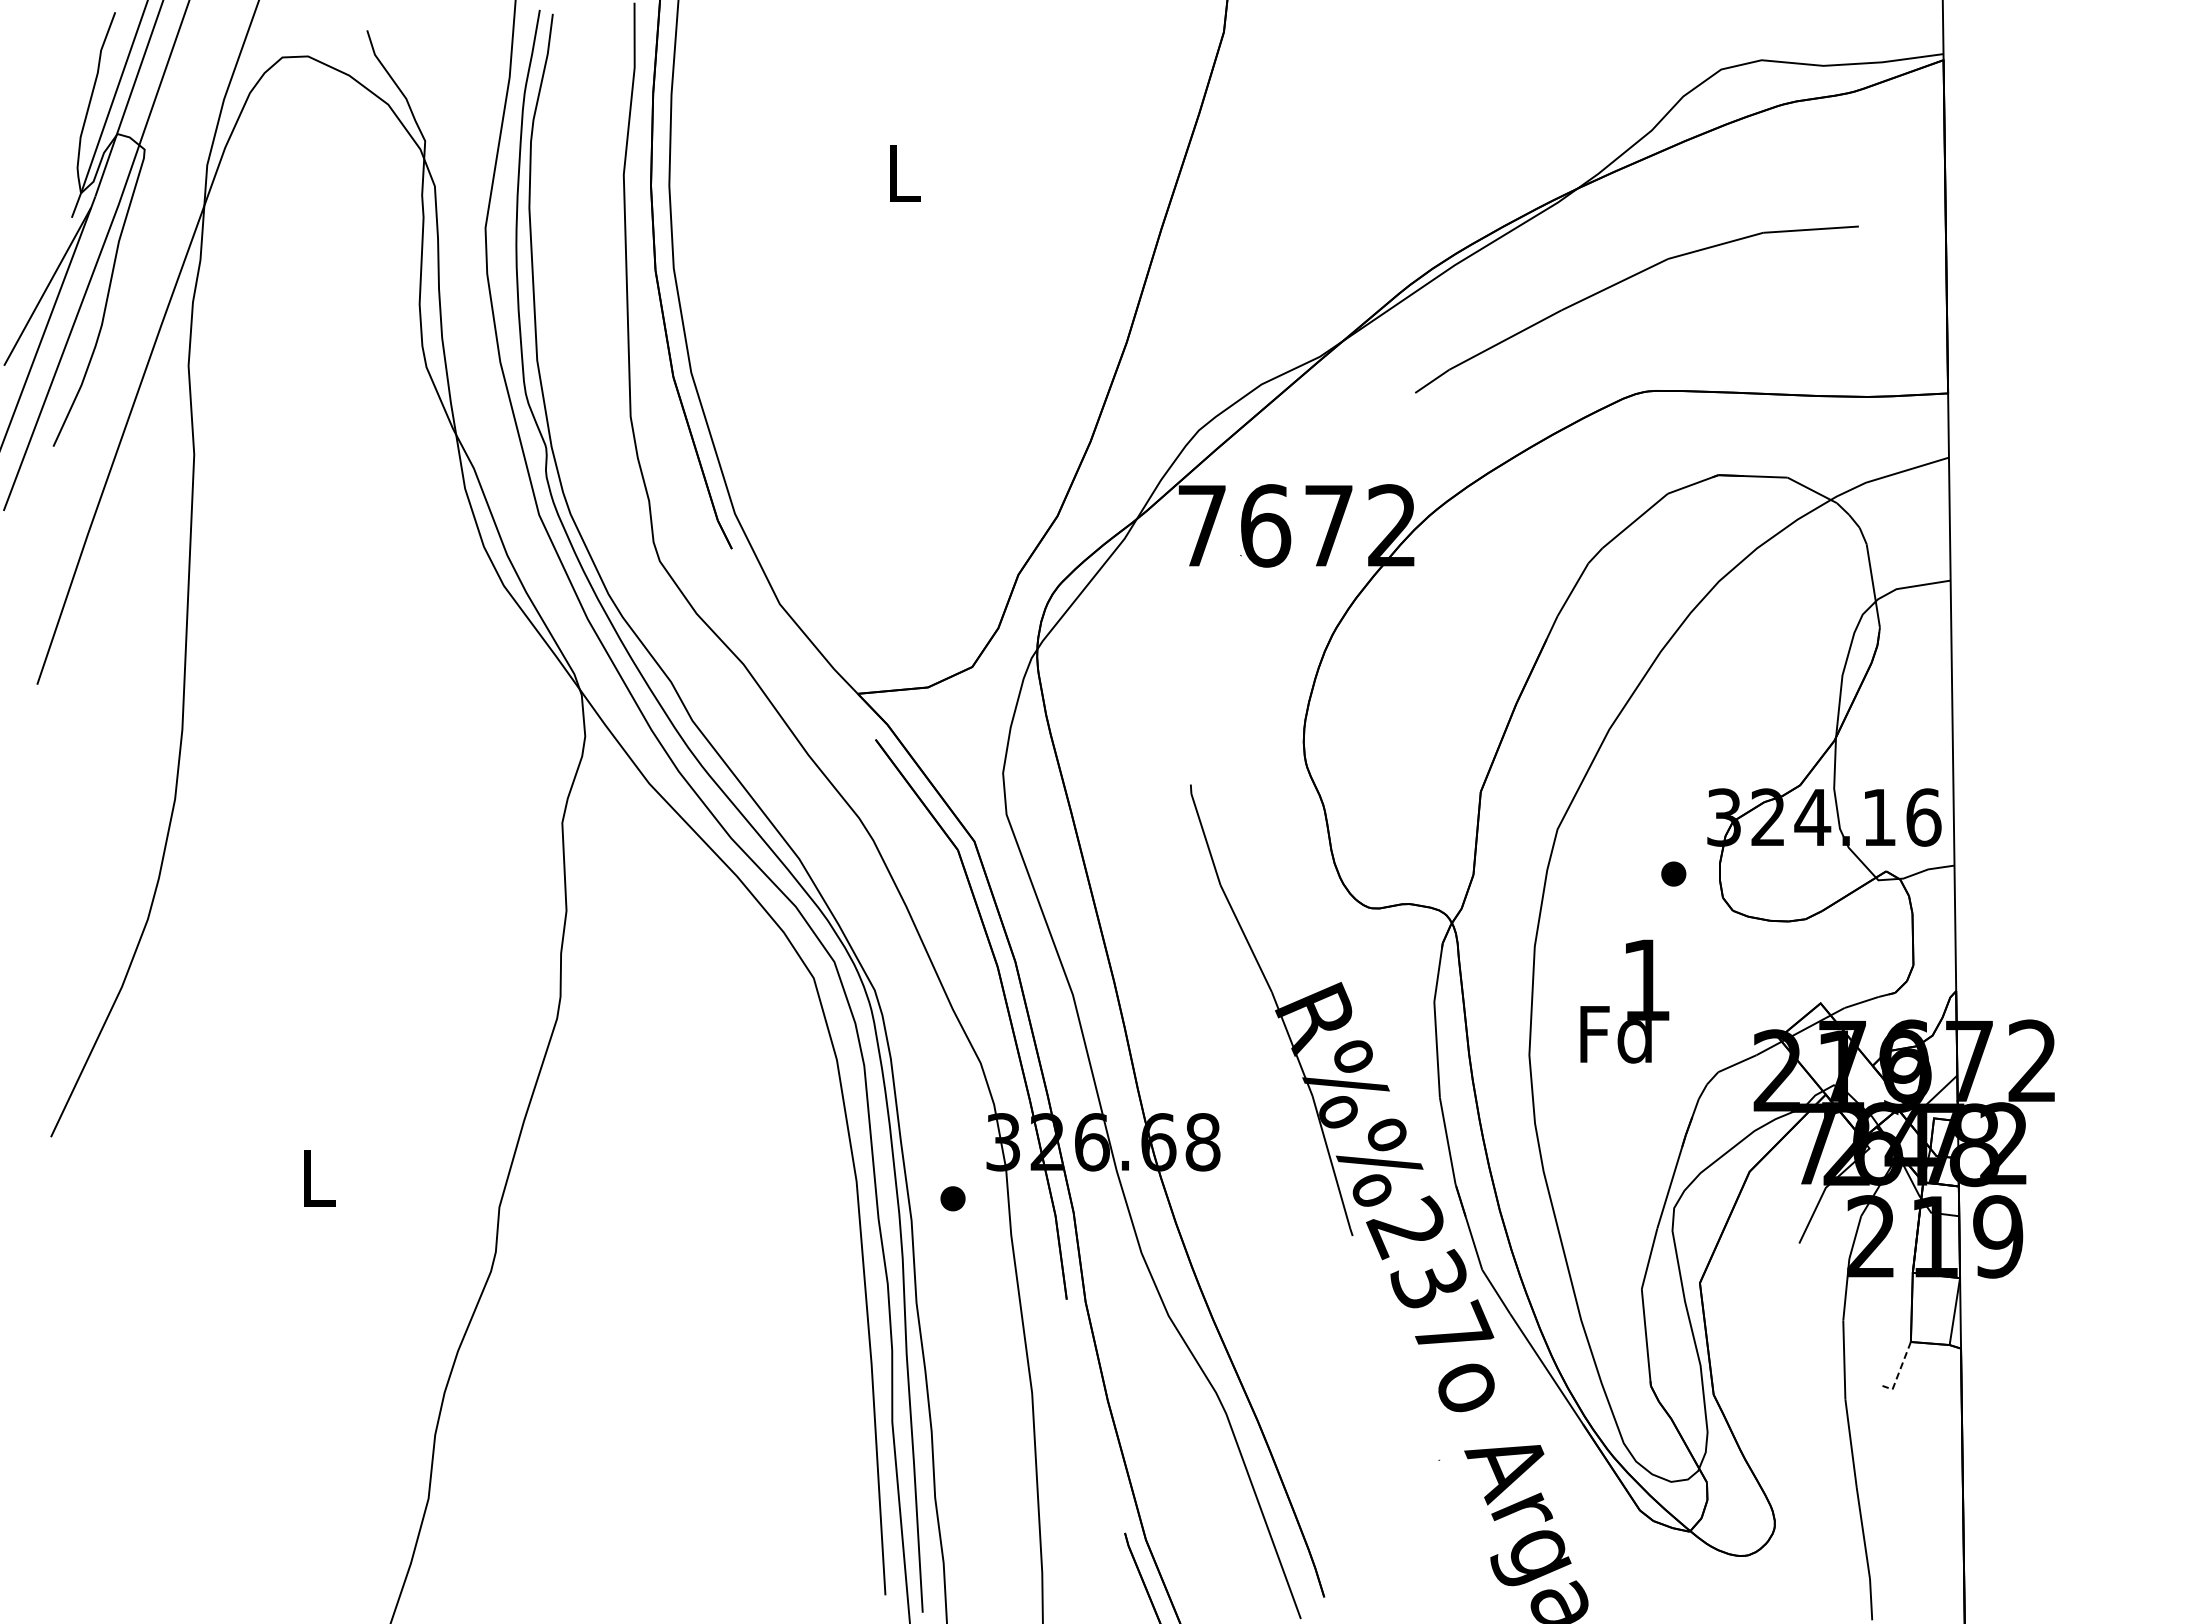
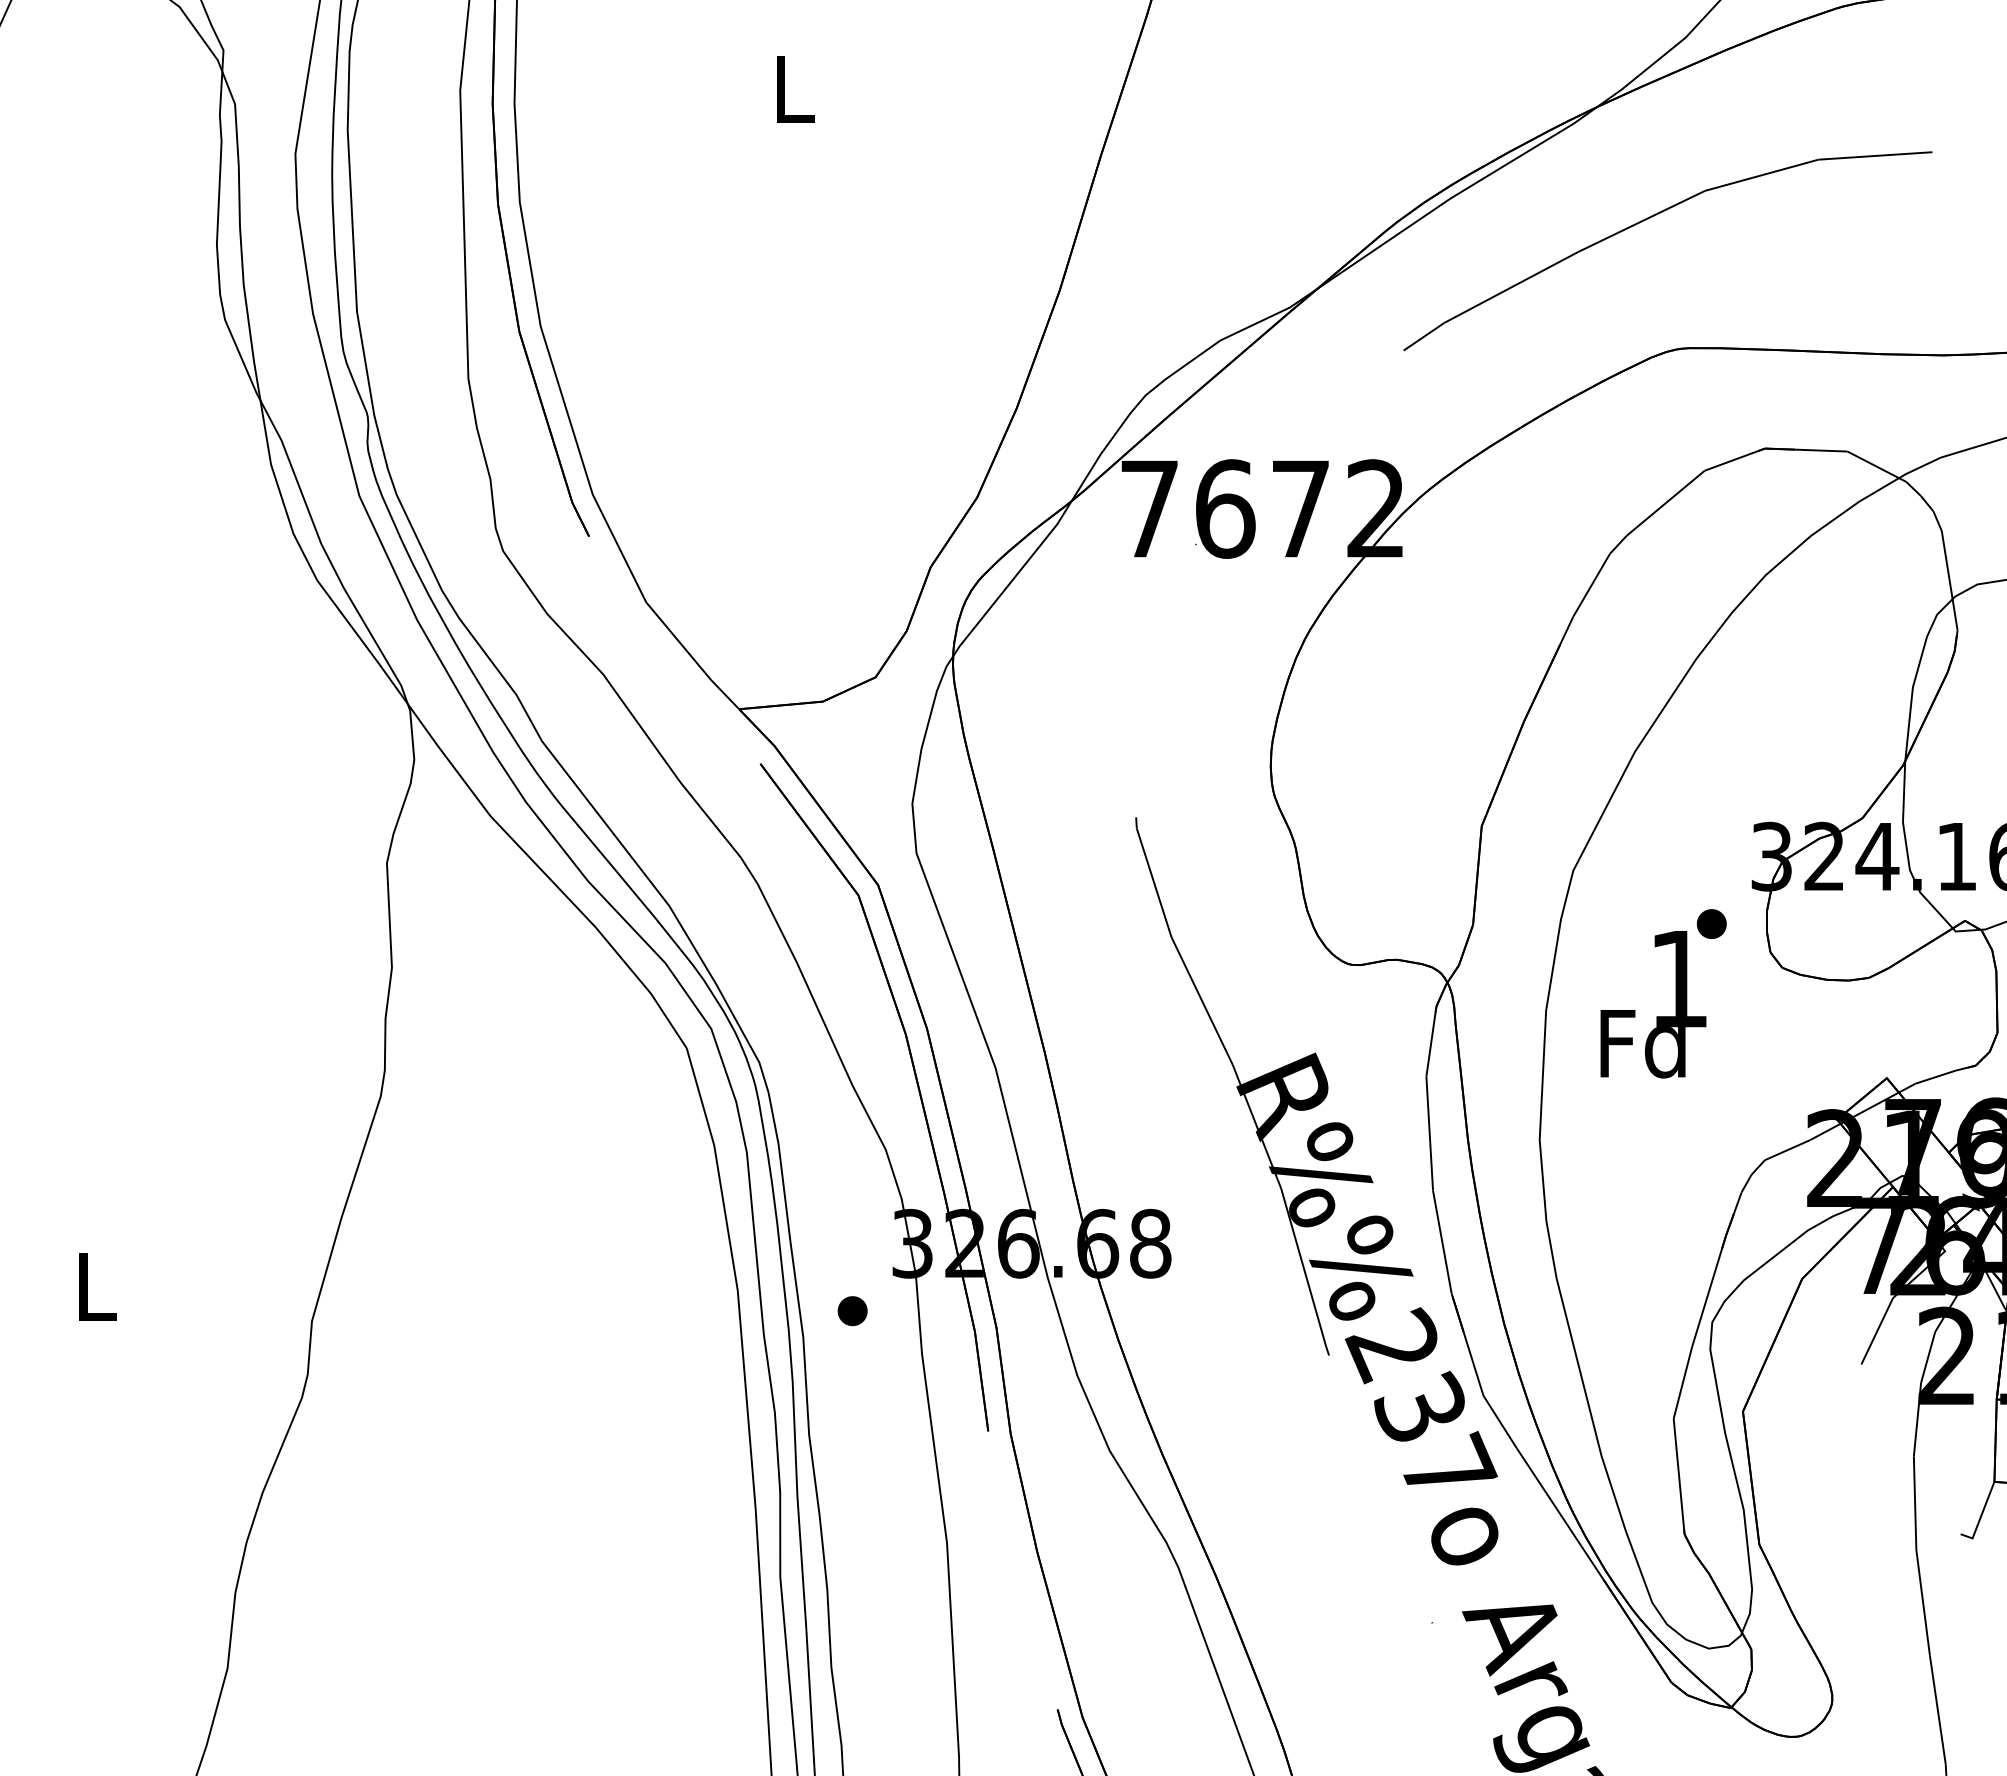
text: (1624, 1001) -> (1653, 1004), moved
line: (1899, 1371) -> (1980, 1517), dashed -> solid

